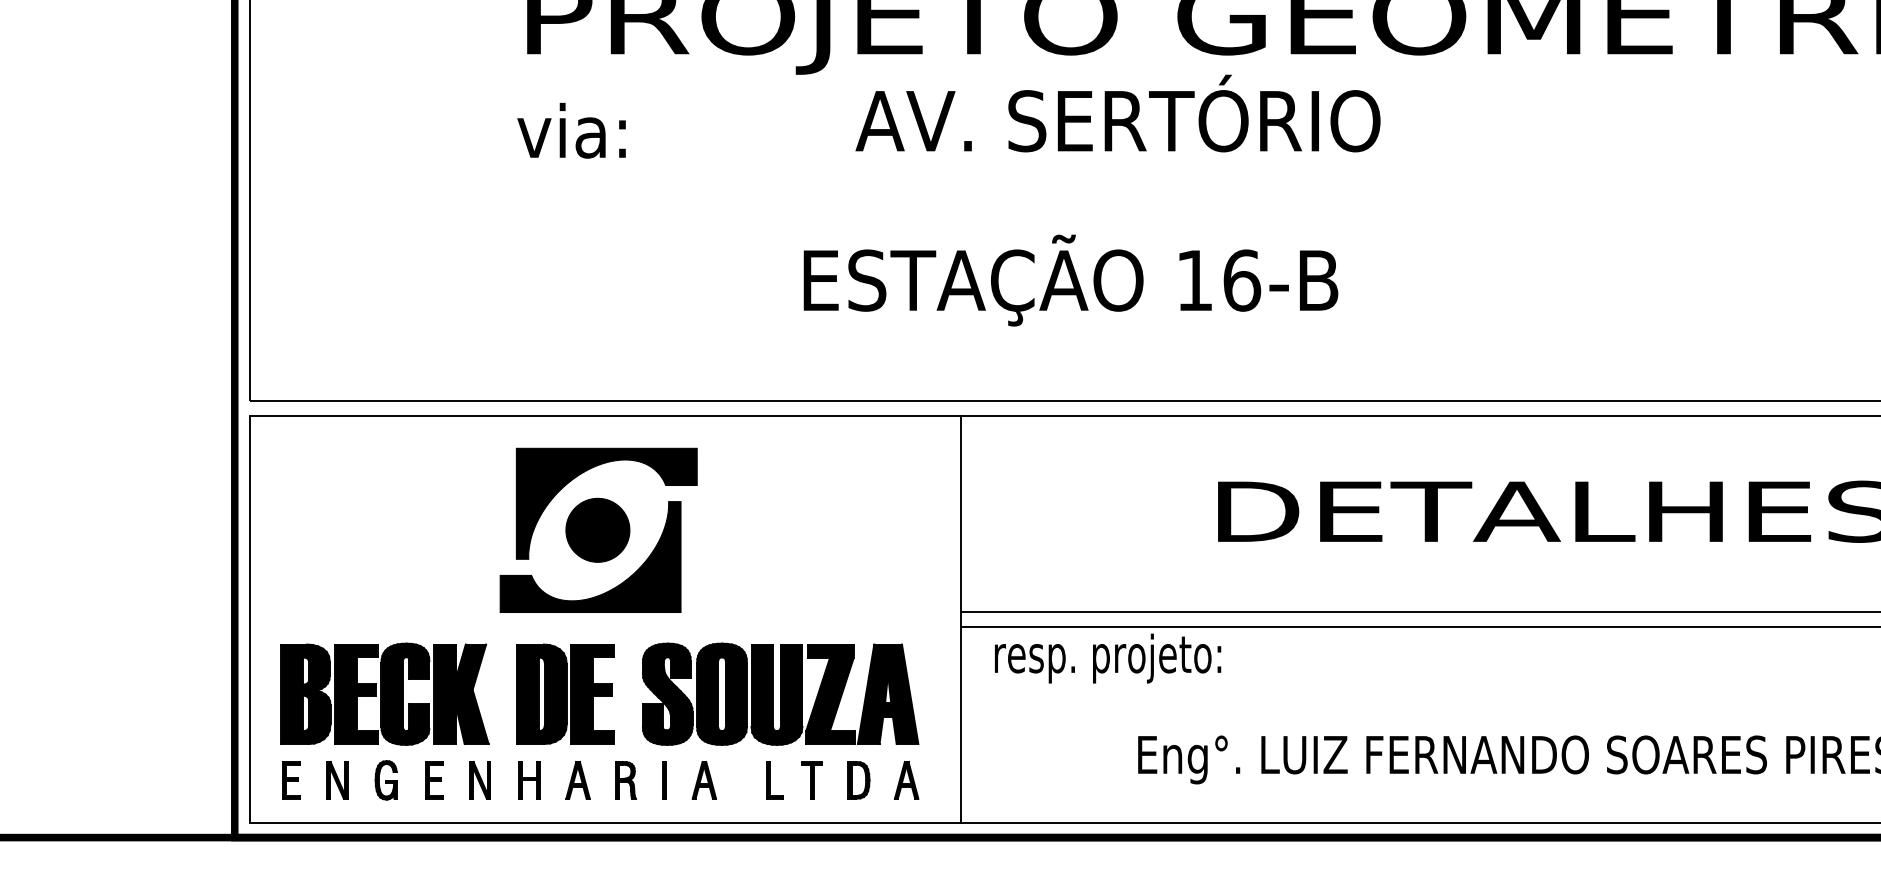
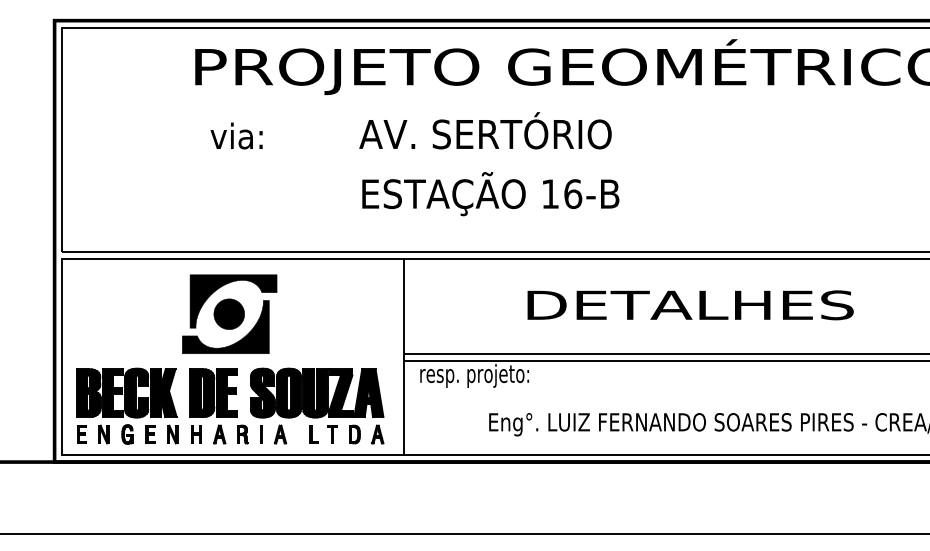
text: (1118, 112) -> (485, 130), moved
text: (571, 129) -> (236, 135), moved
text: (1070, 281) -> (490, 194), moved

